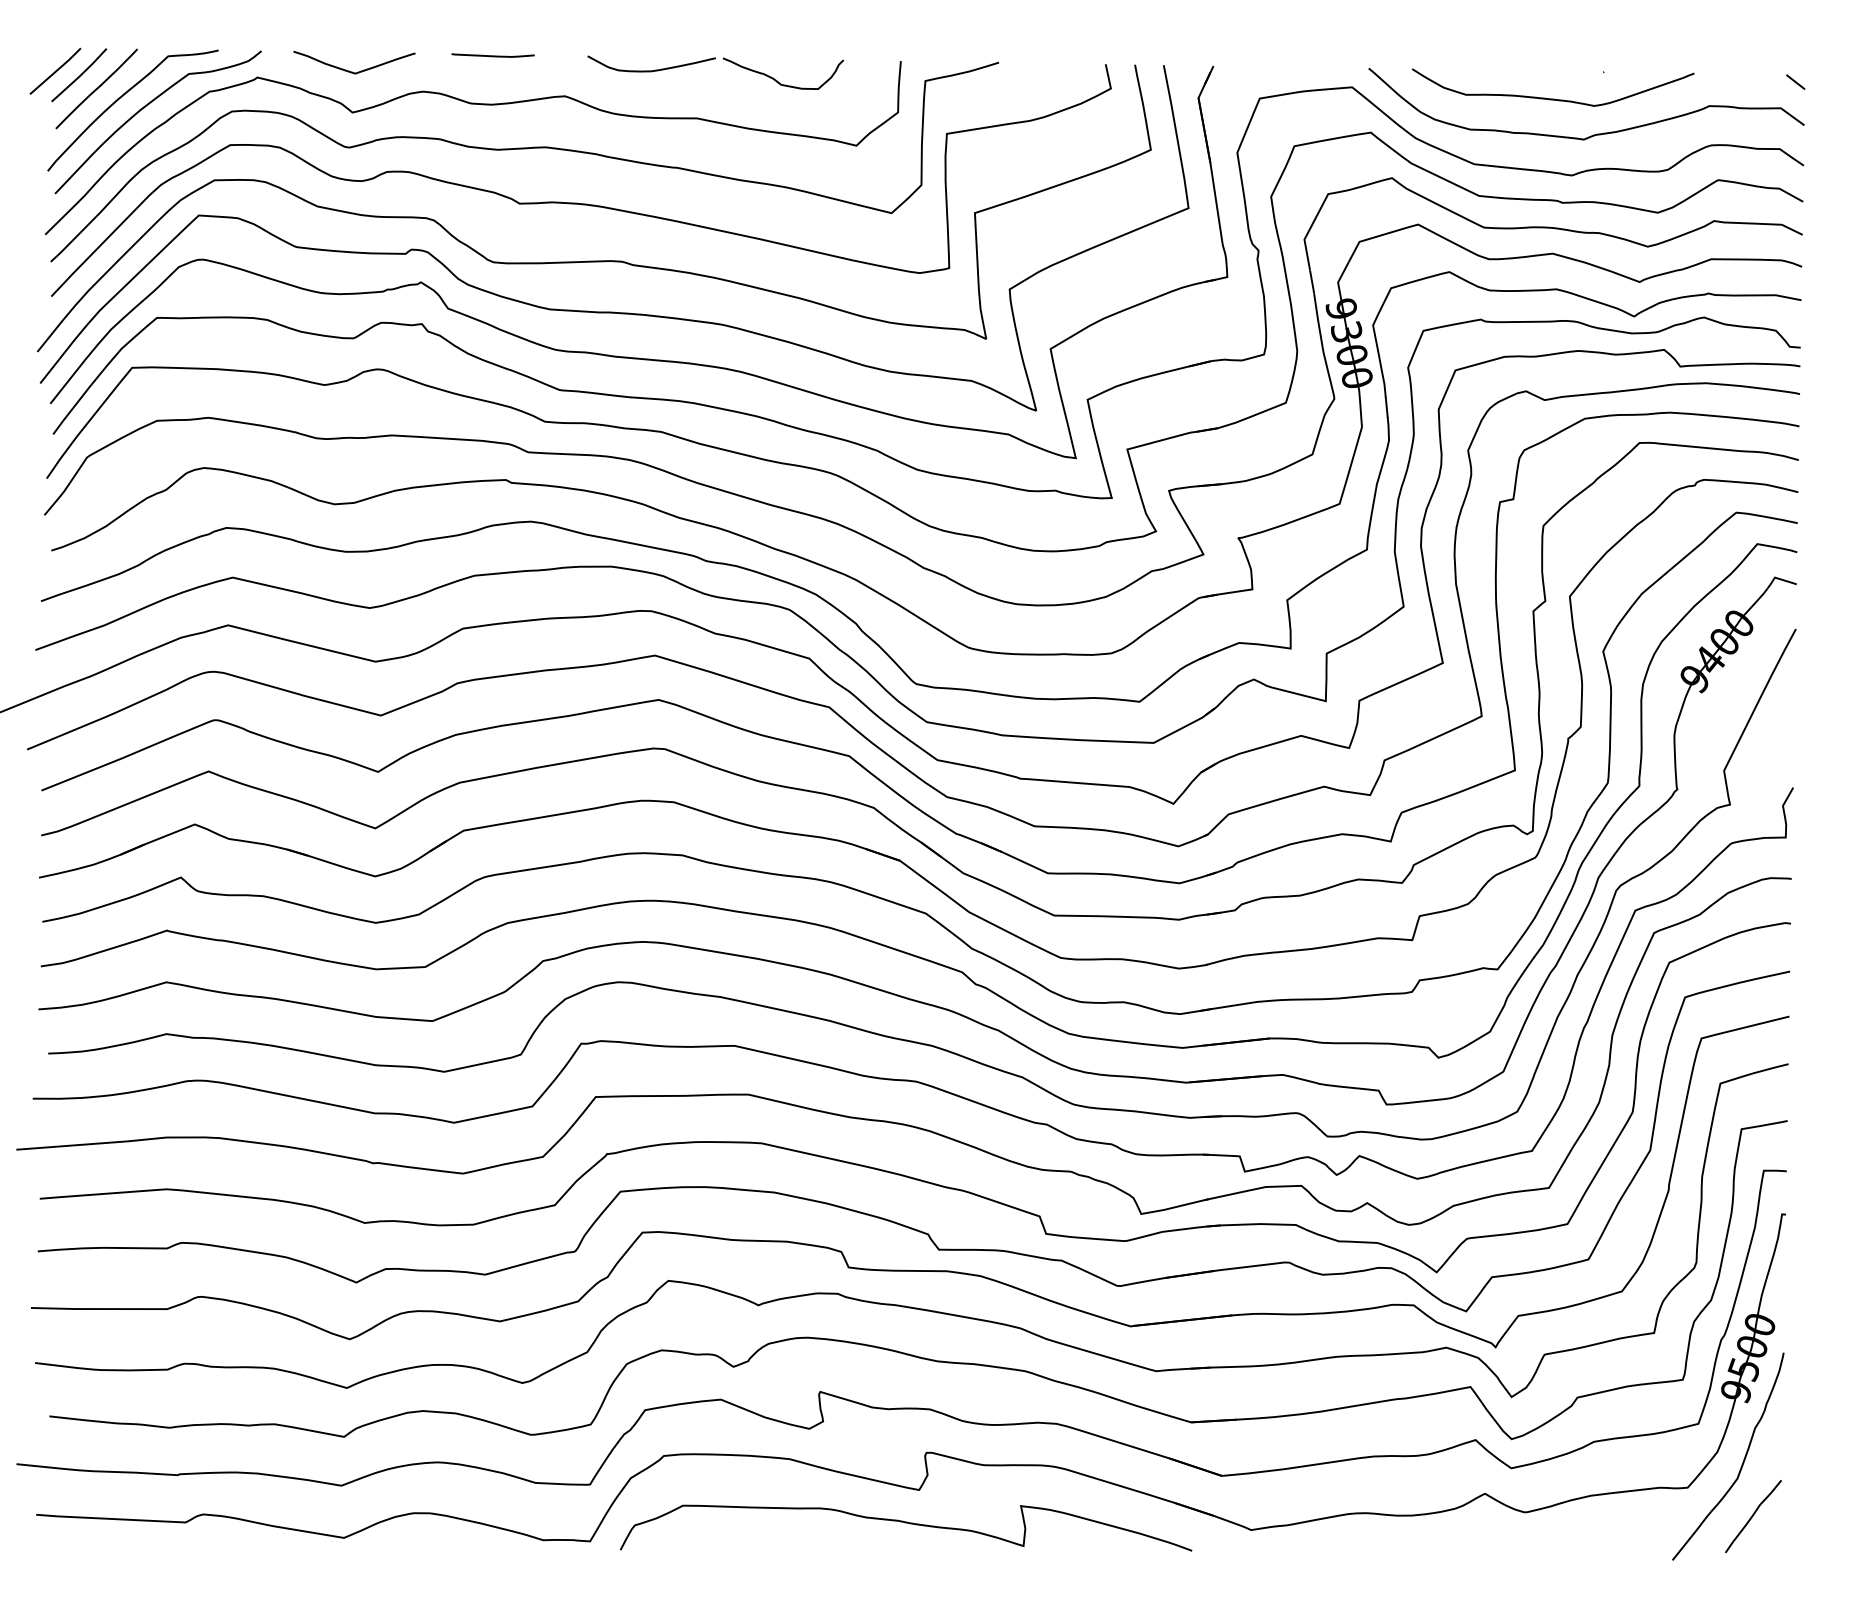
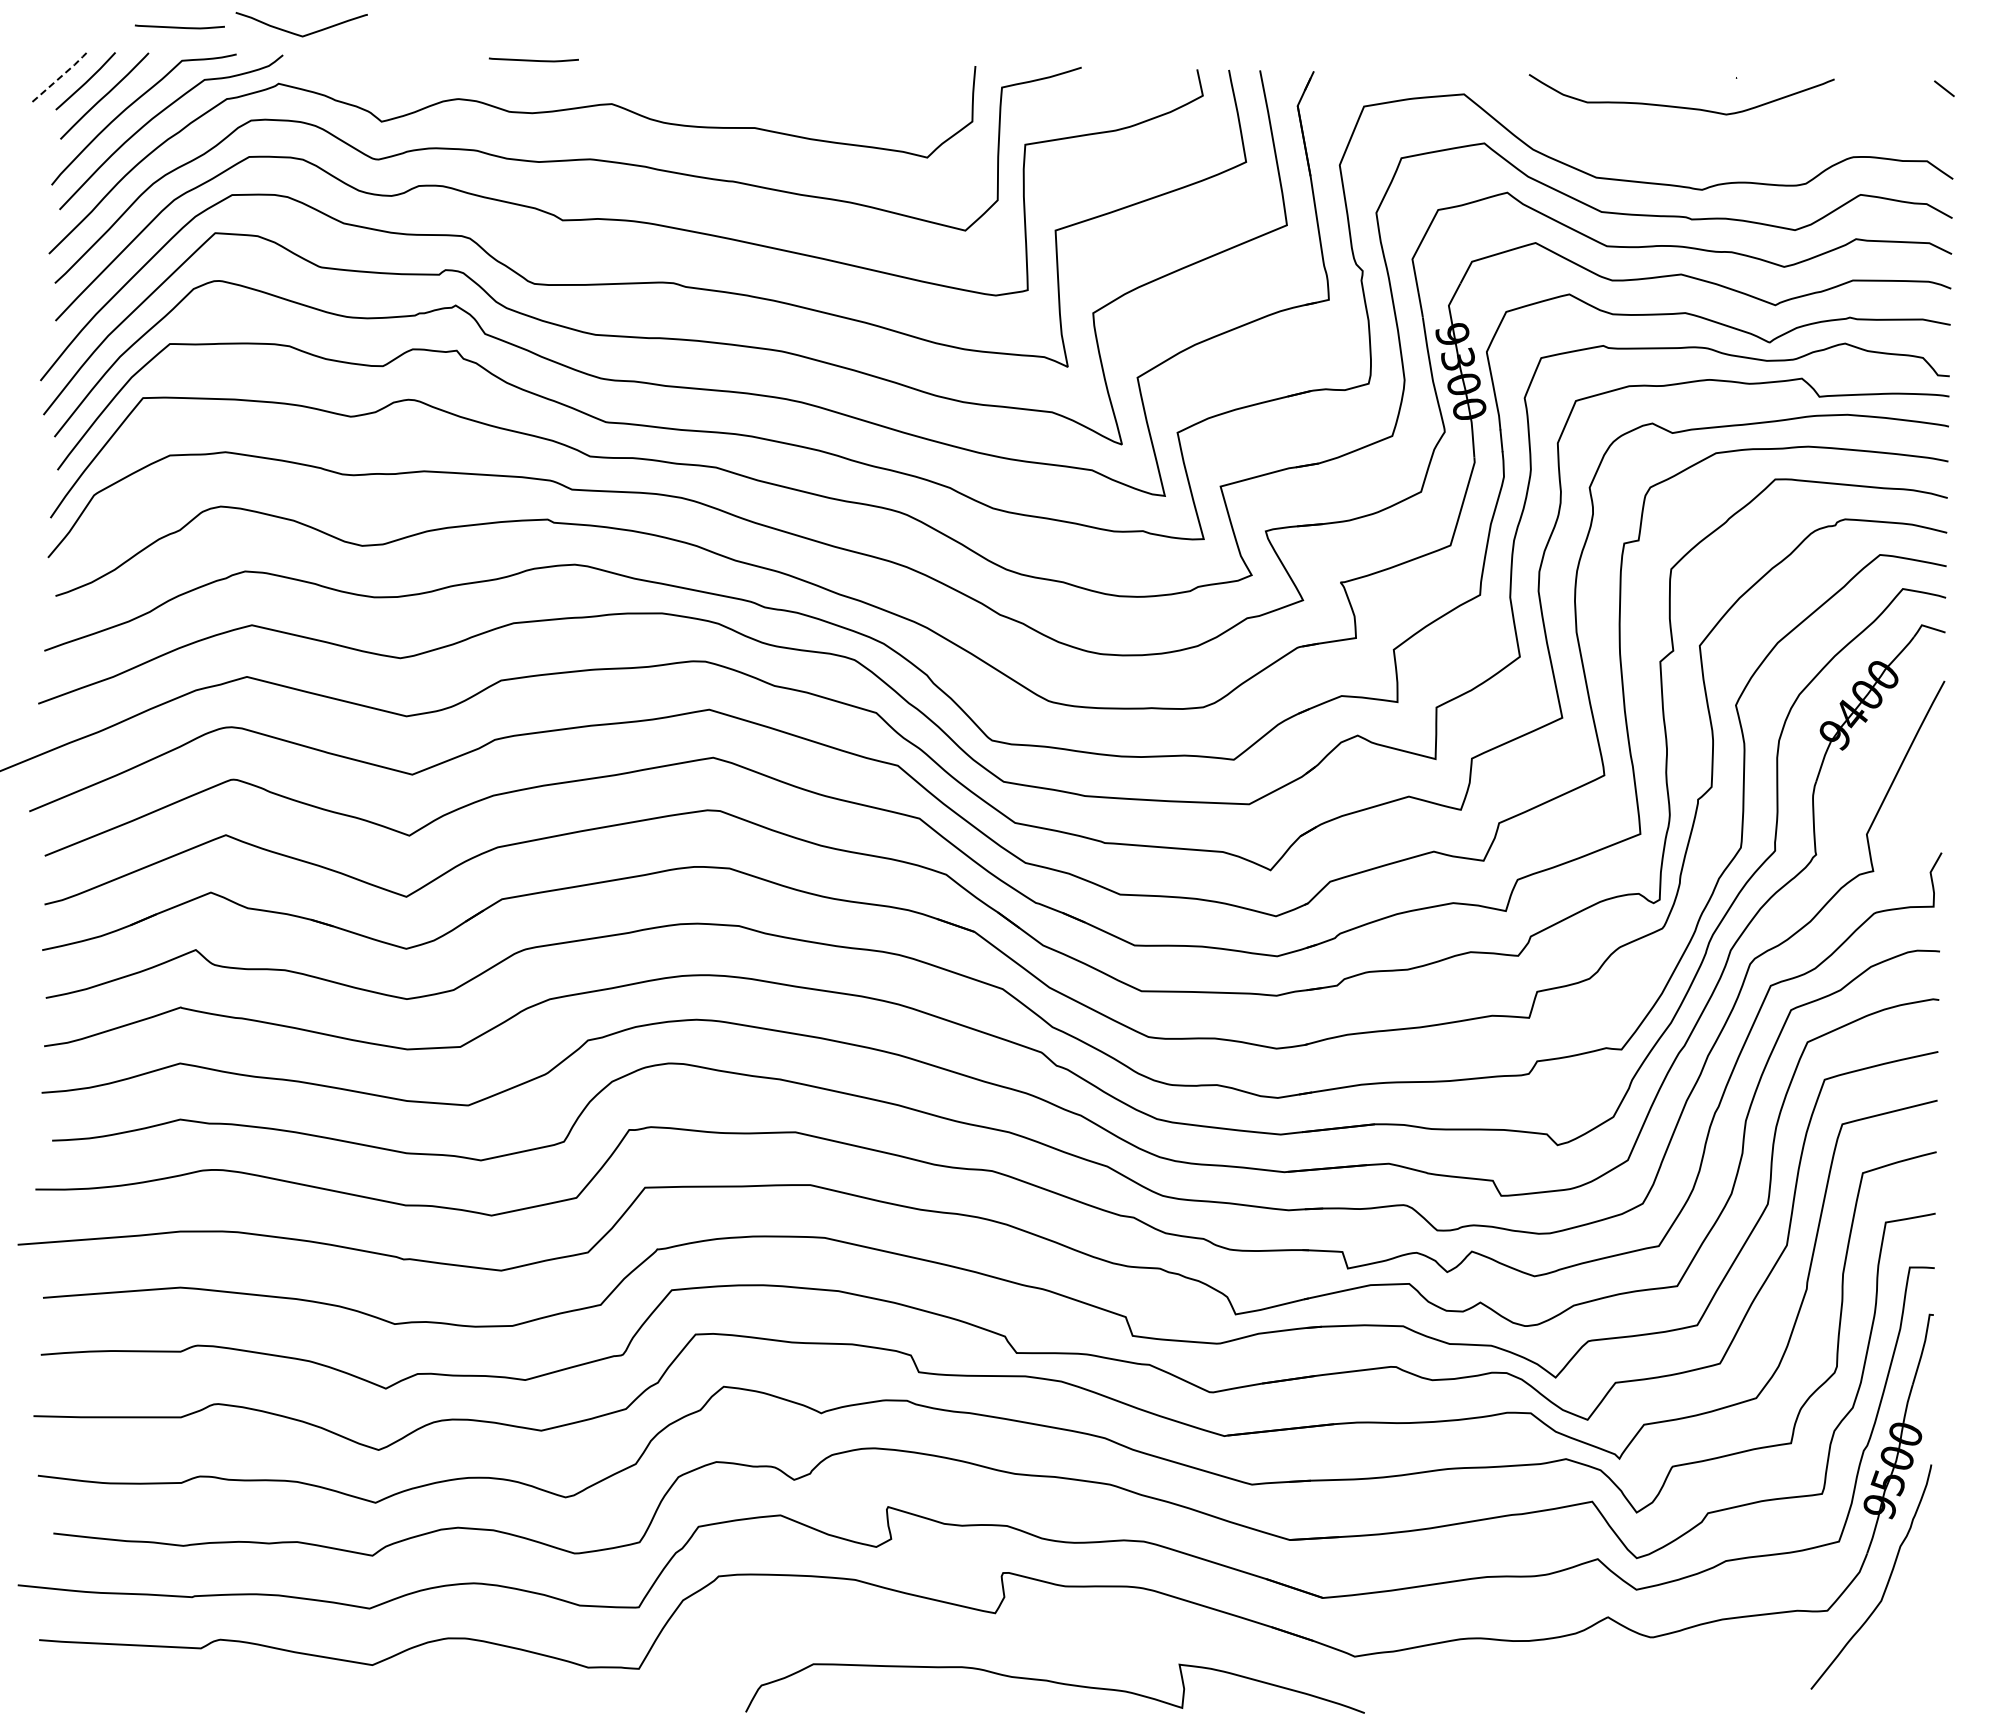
curve: (165, 24) -> (179, 26), added
part: (714, 59) -> (773, 64), removed
line: (56, 70) -> (61, 76), solid -> dashed
curve: (353, 71) -> (300, 34), moved
curve: (1593, 134) -> (1725, 145), removed
curve: (1753, 1516) -> (1898, 1641), removed
curve: (905, 1523) -> (1054, 1683), moved

